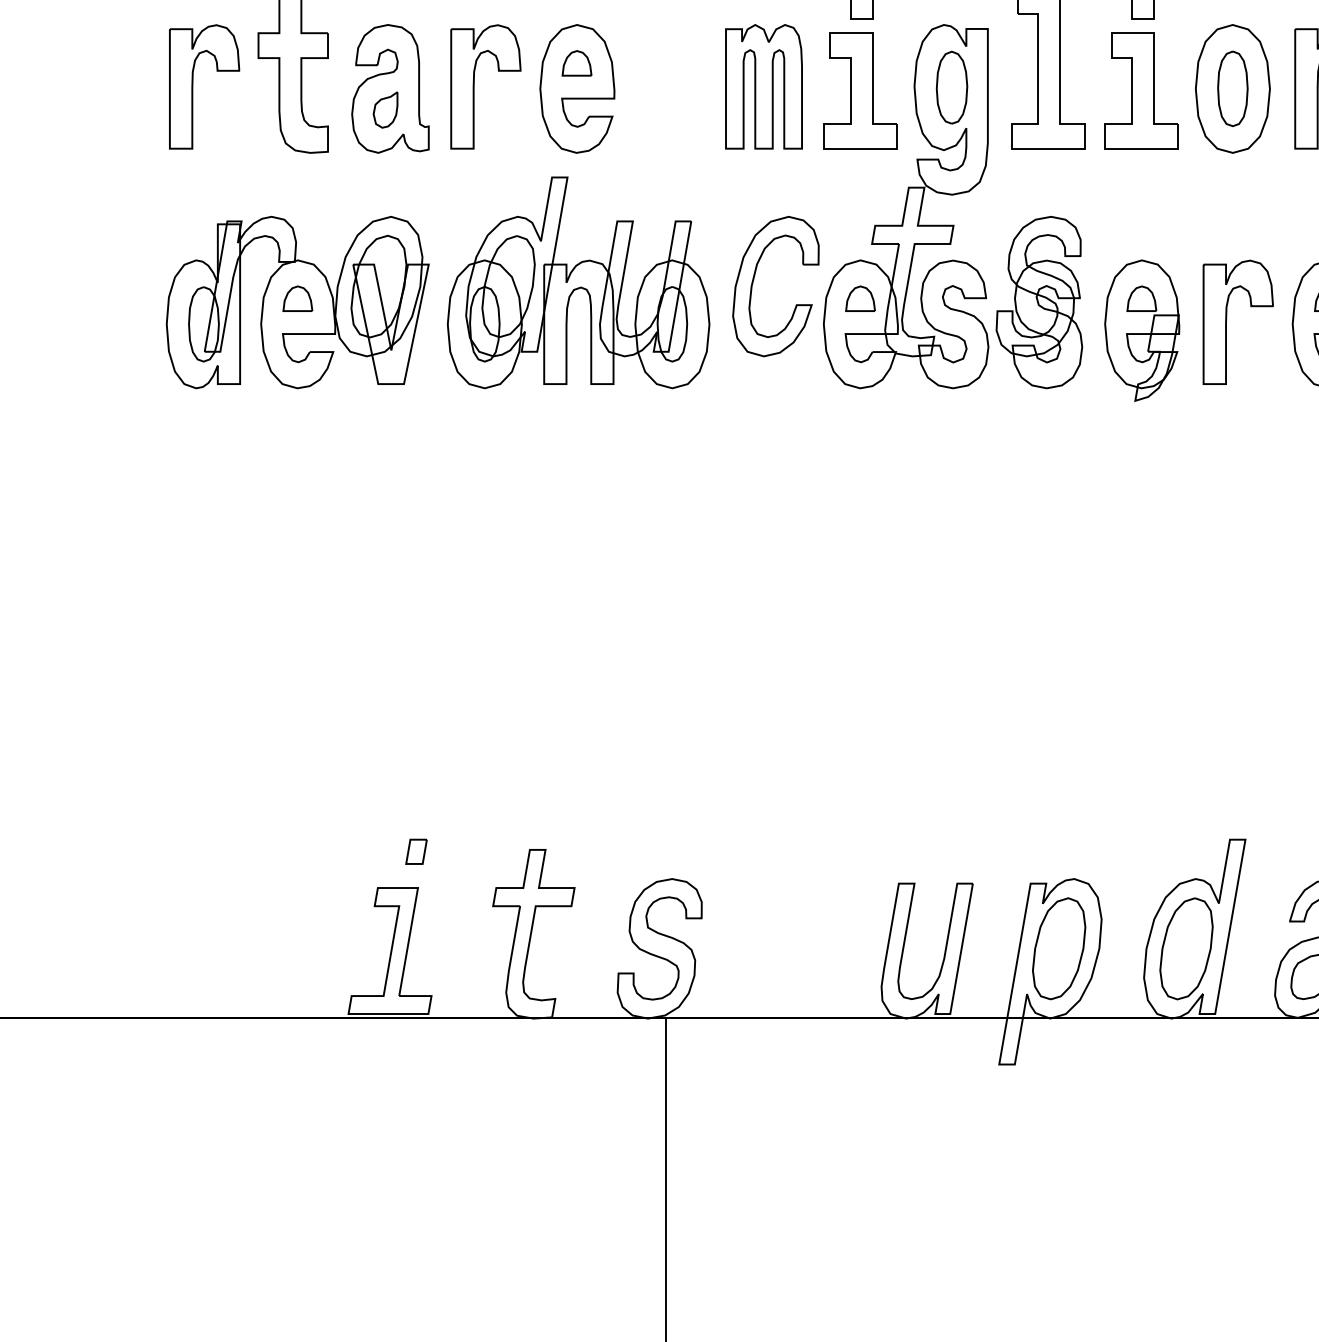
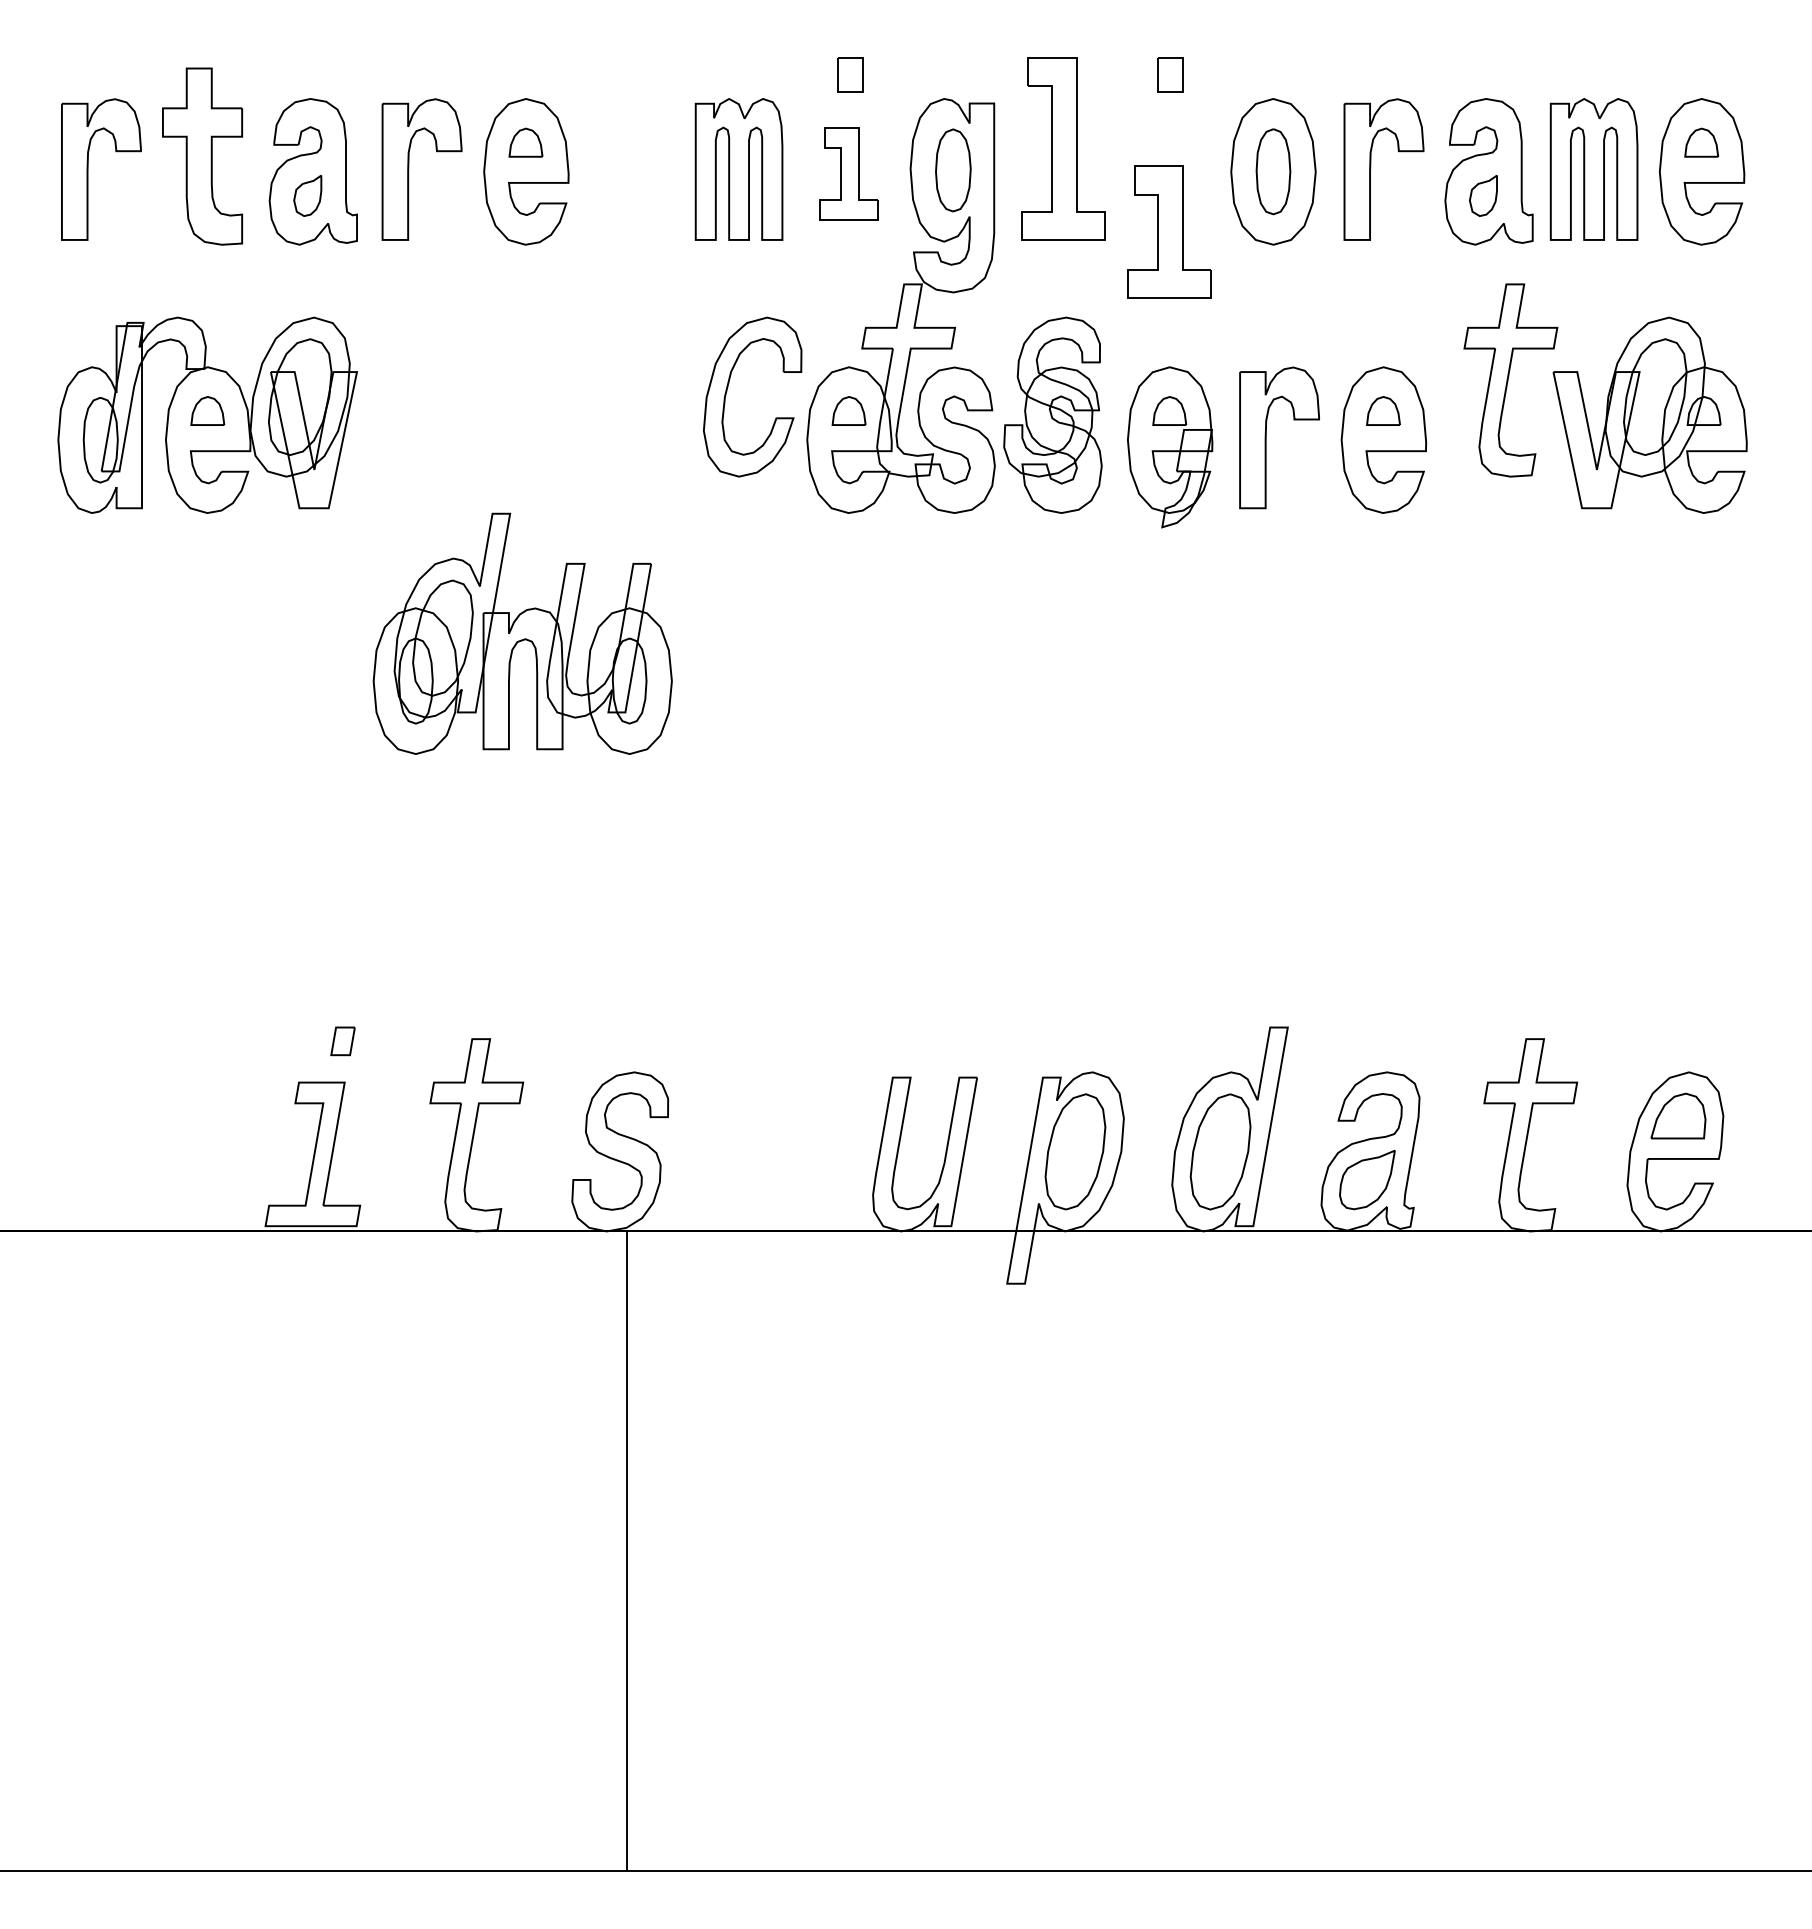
part: (860, 90) -> (848, 173), size x0.7
part: (1141, 90) -> (1169, 231), moved
part: (578, 282) -> (522, 633), moved

